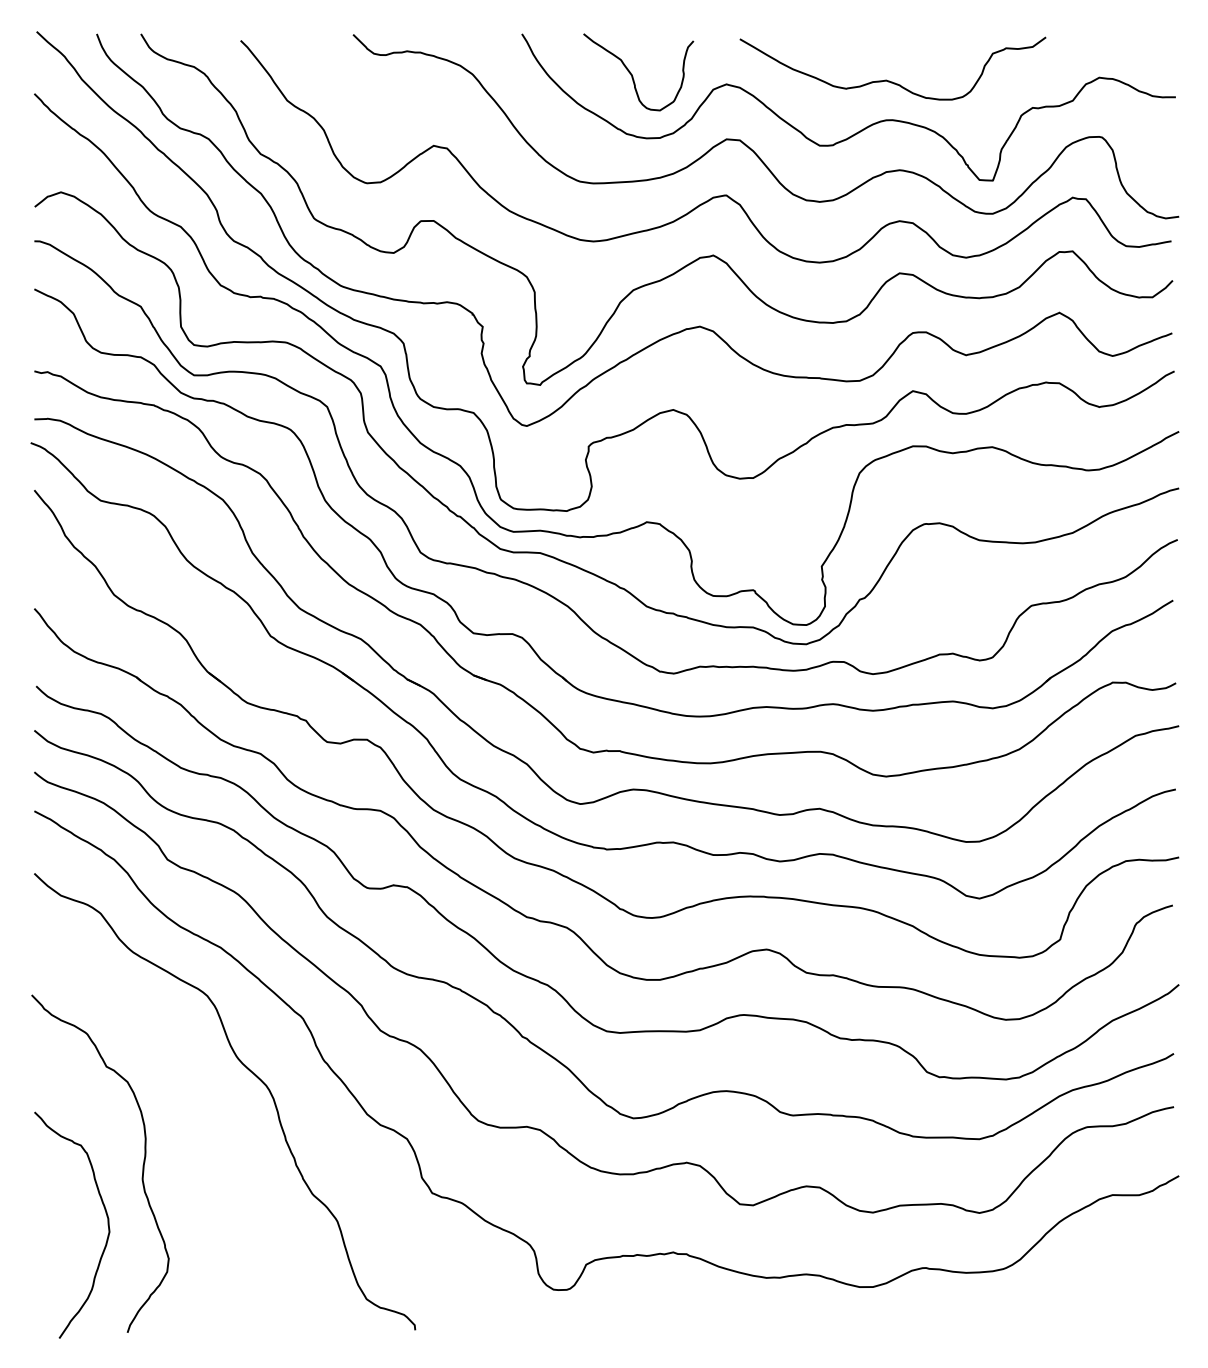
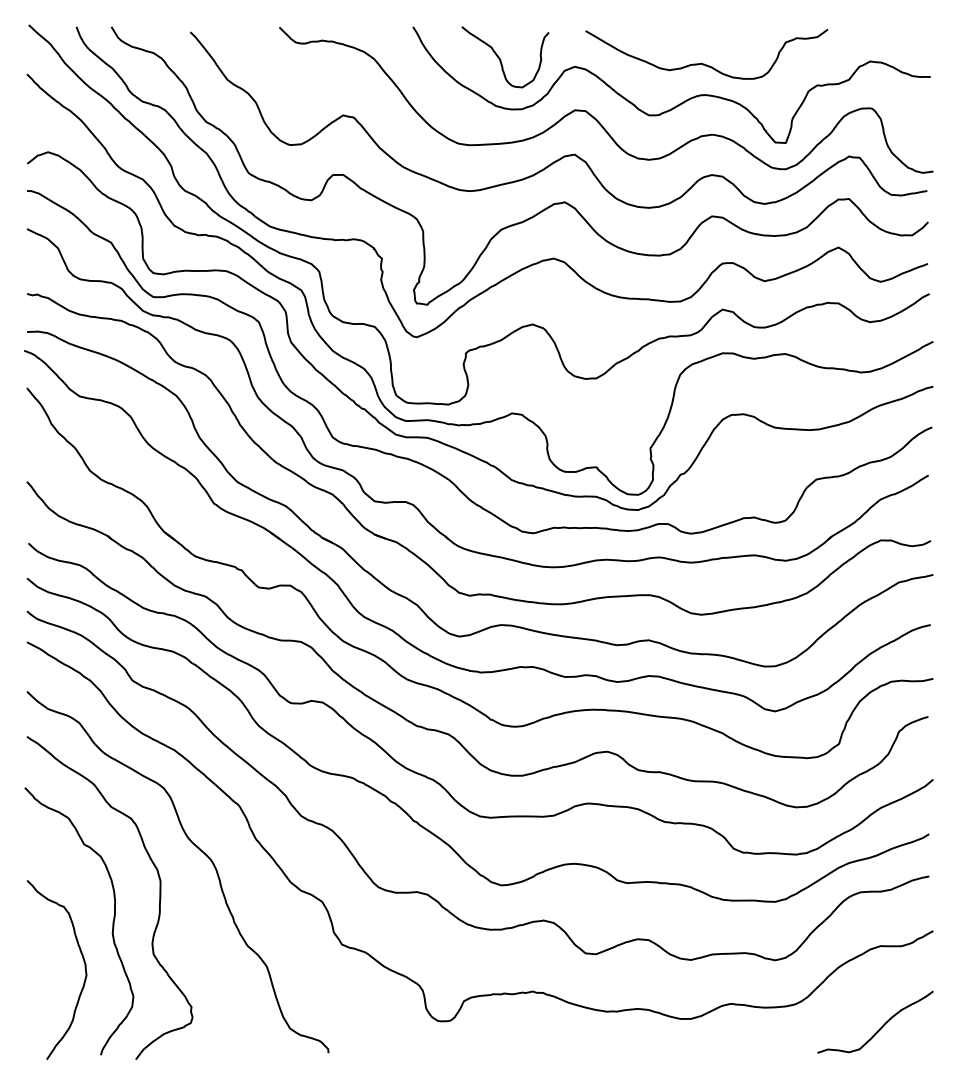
curve: (201, 1133) -> (159, 897), added
curve: (1113, 1296) -> (881, 1026), added

